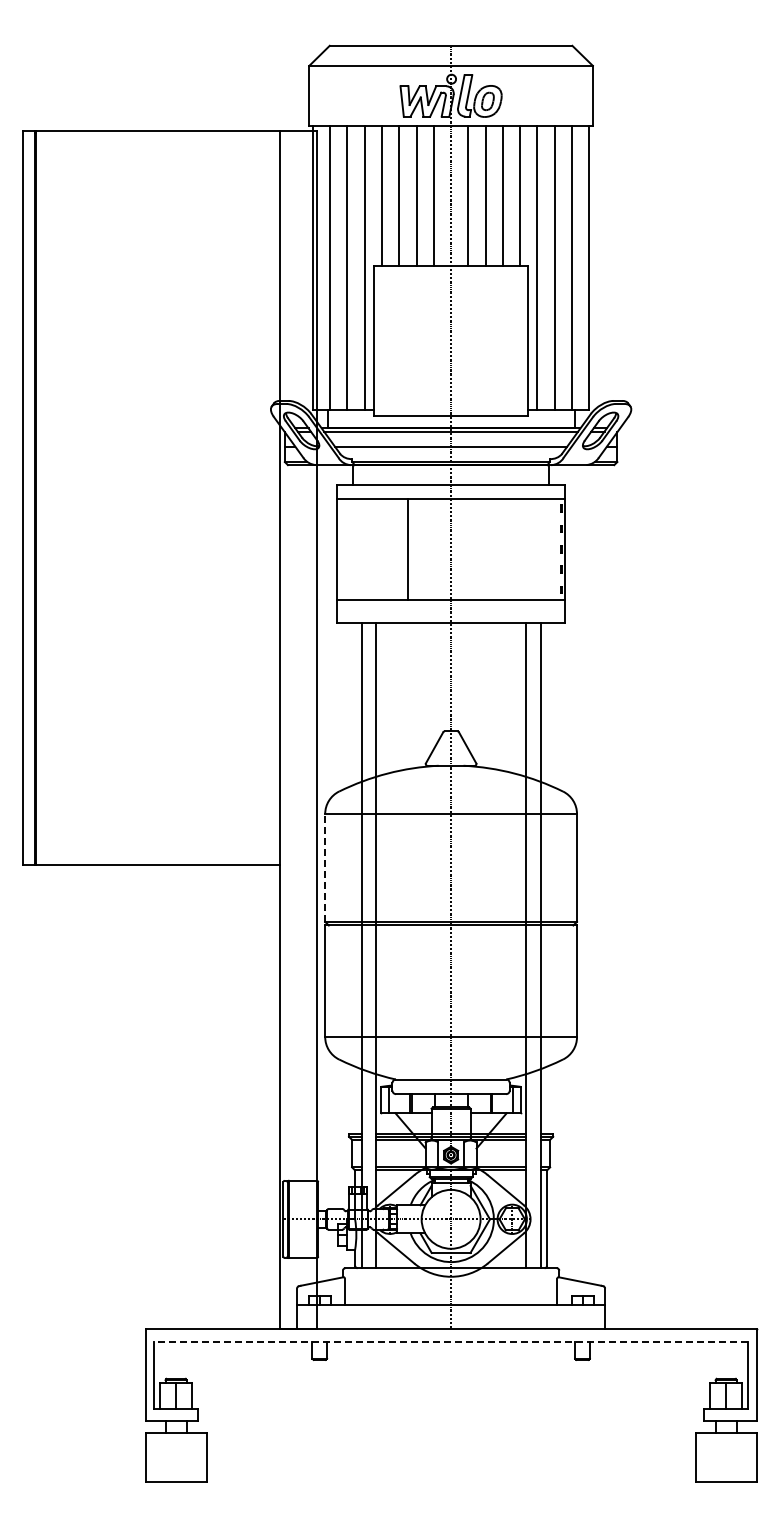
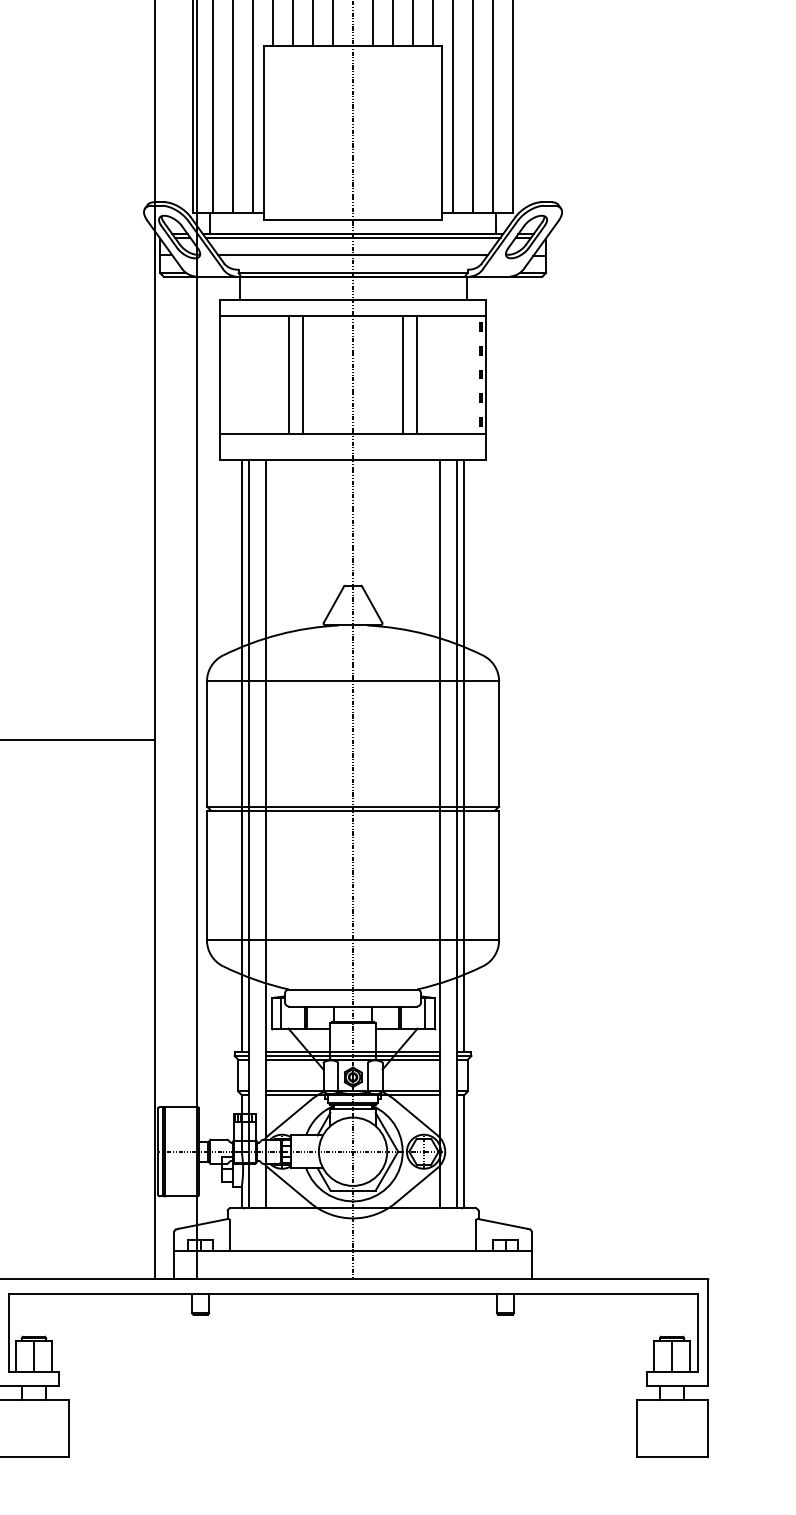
line: (396, 548) -> (289, 373), added
line: (506, 548) -> (417, 373), added
line: (493, 549) -> (402, 374), added
line: (325, 867) -> (207, 743), dashed -> solid
line: (355, 878) -> (242, 756), added
line: (547, 878) -> (464, 756), added
line: (451, 1341) -> (353, 1293), dashed -> solid

